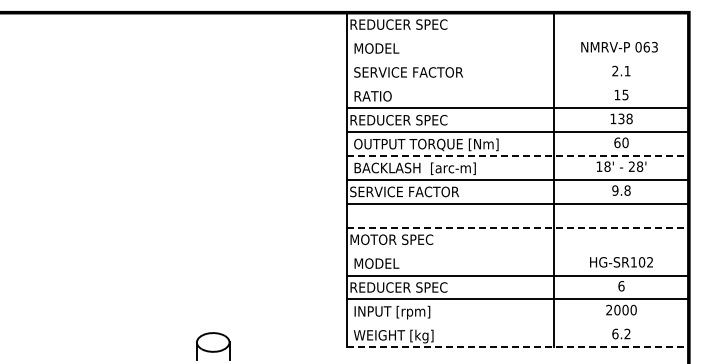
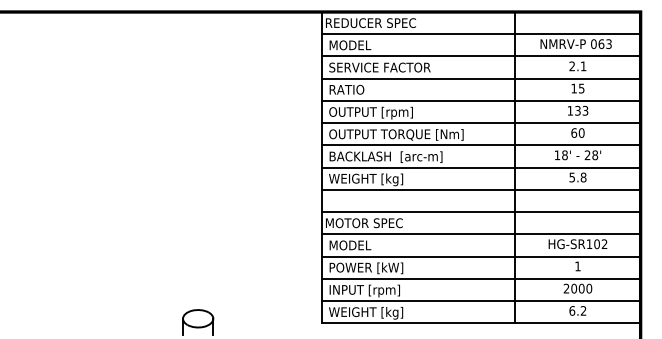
line: (517, 36) -> (481, 34), added
line: (517, 60) -> (481, 56), added
line: (517, 84) -> (481, 78), added
text: (629, 118) -> (585, 110), 138 -> 133
text: (398, 121) -> (370, 113), REDUCER SPEC -> OUTPUT [rpm]
line: (518, 156) -> (482, 145), dashed -> solid
text: (615, 190) -> (572, 177), 9.8 -> 5.8
text: (404, 192) -> (376, 179), SERVICE FACTOR -> WEIGHT [kg]
line: (518, 227) -> (482, 211), dashed -> solid
line: (517, 251) -> (481, 234), added
text: (621, 285) -> (577, 265), 6 -> 1
text: (398, 288) -> (370, 268), REDUCER SPEC -> POWER [kW]
line: (517, 323) -> (481, 301), added
line: (518, 347) -> (482, 323), dashed -> solid

